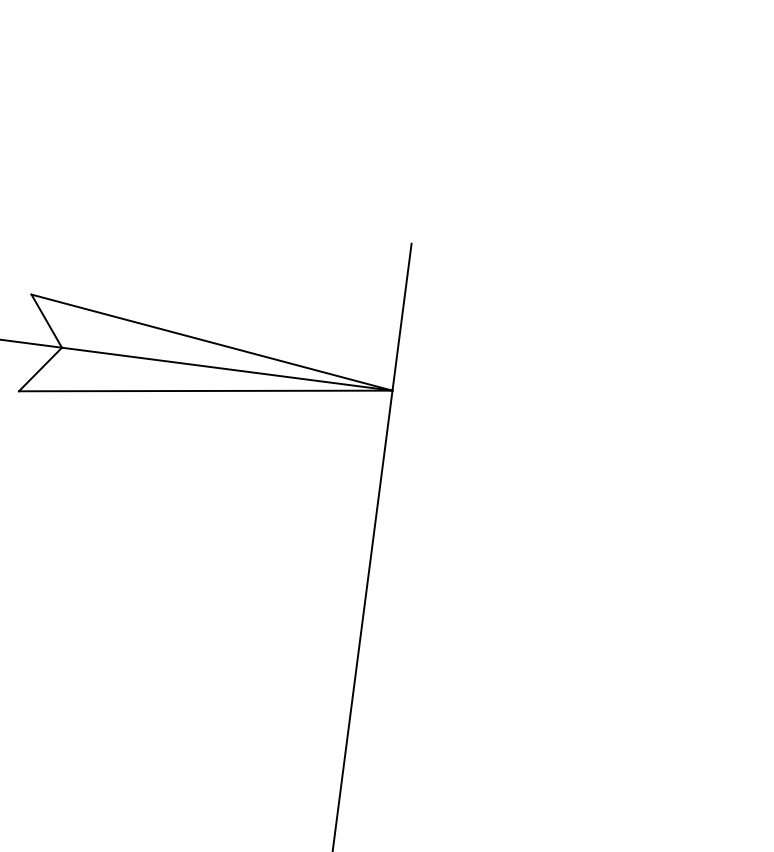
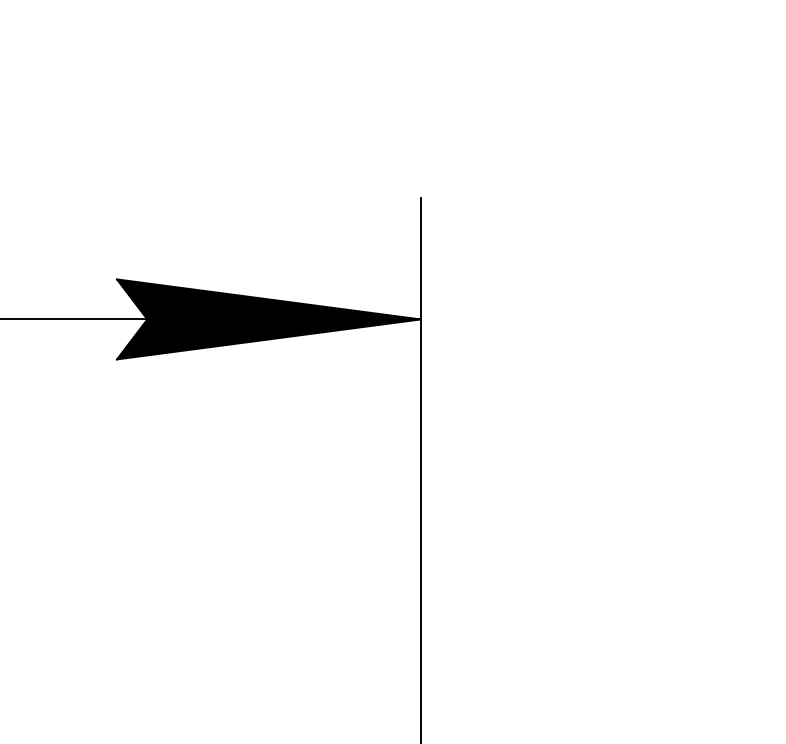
fill: (208, 366) -> (268, 319), added

